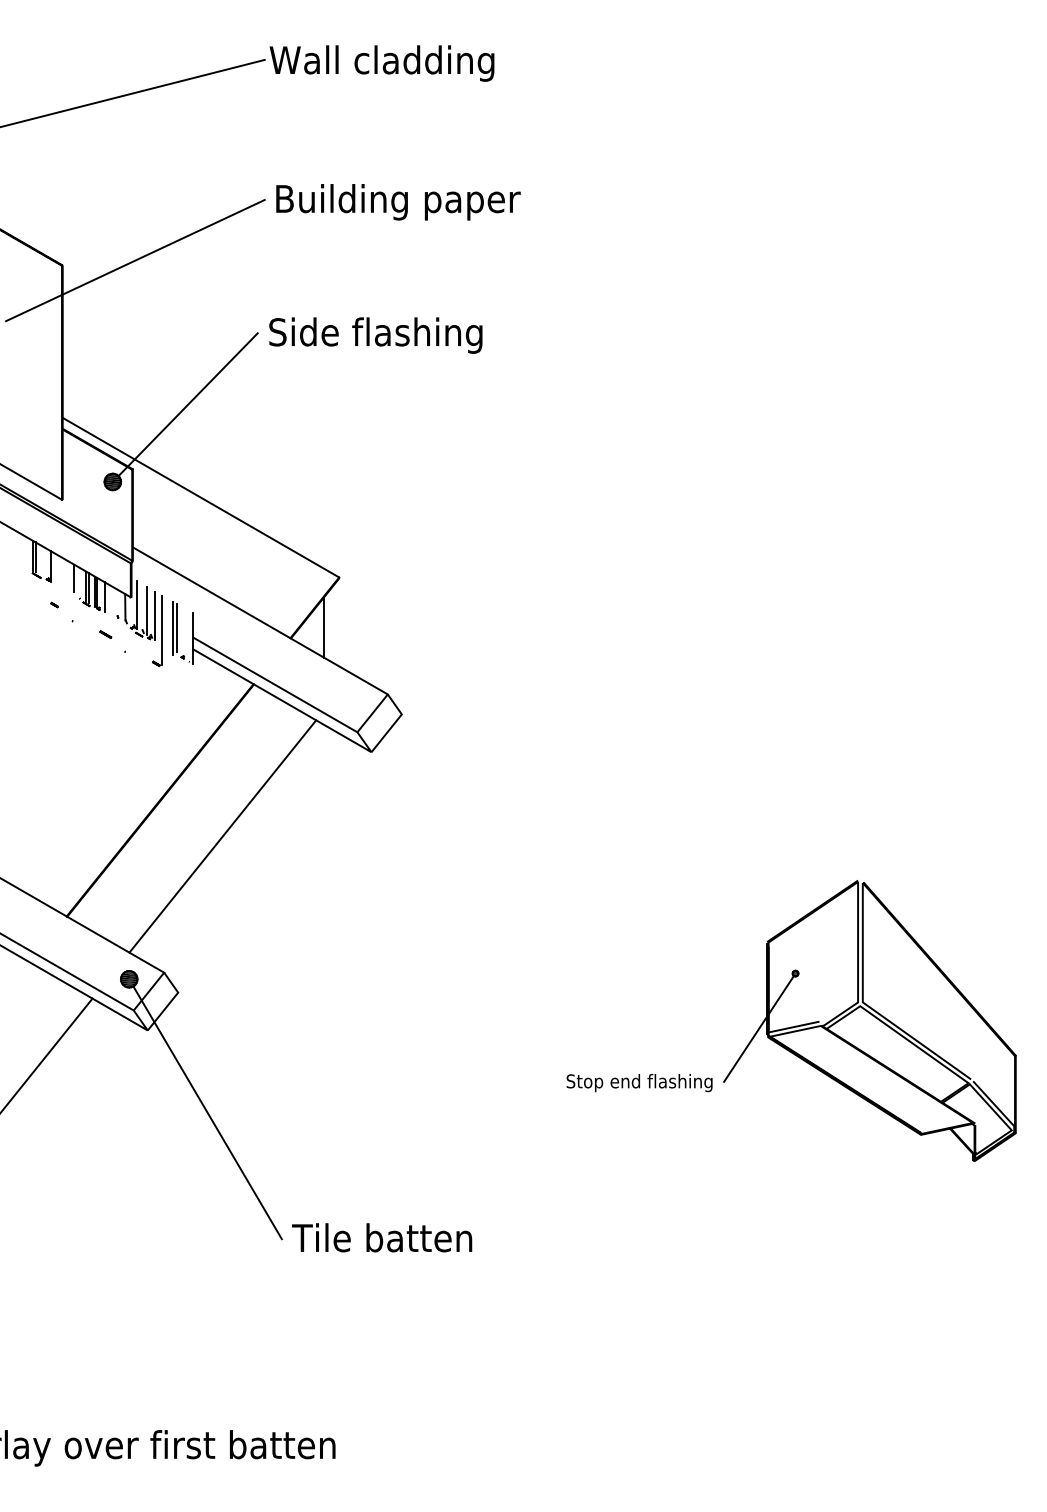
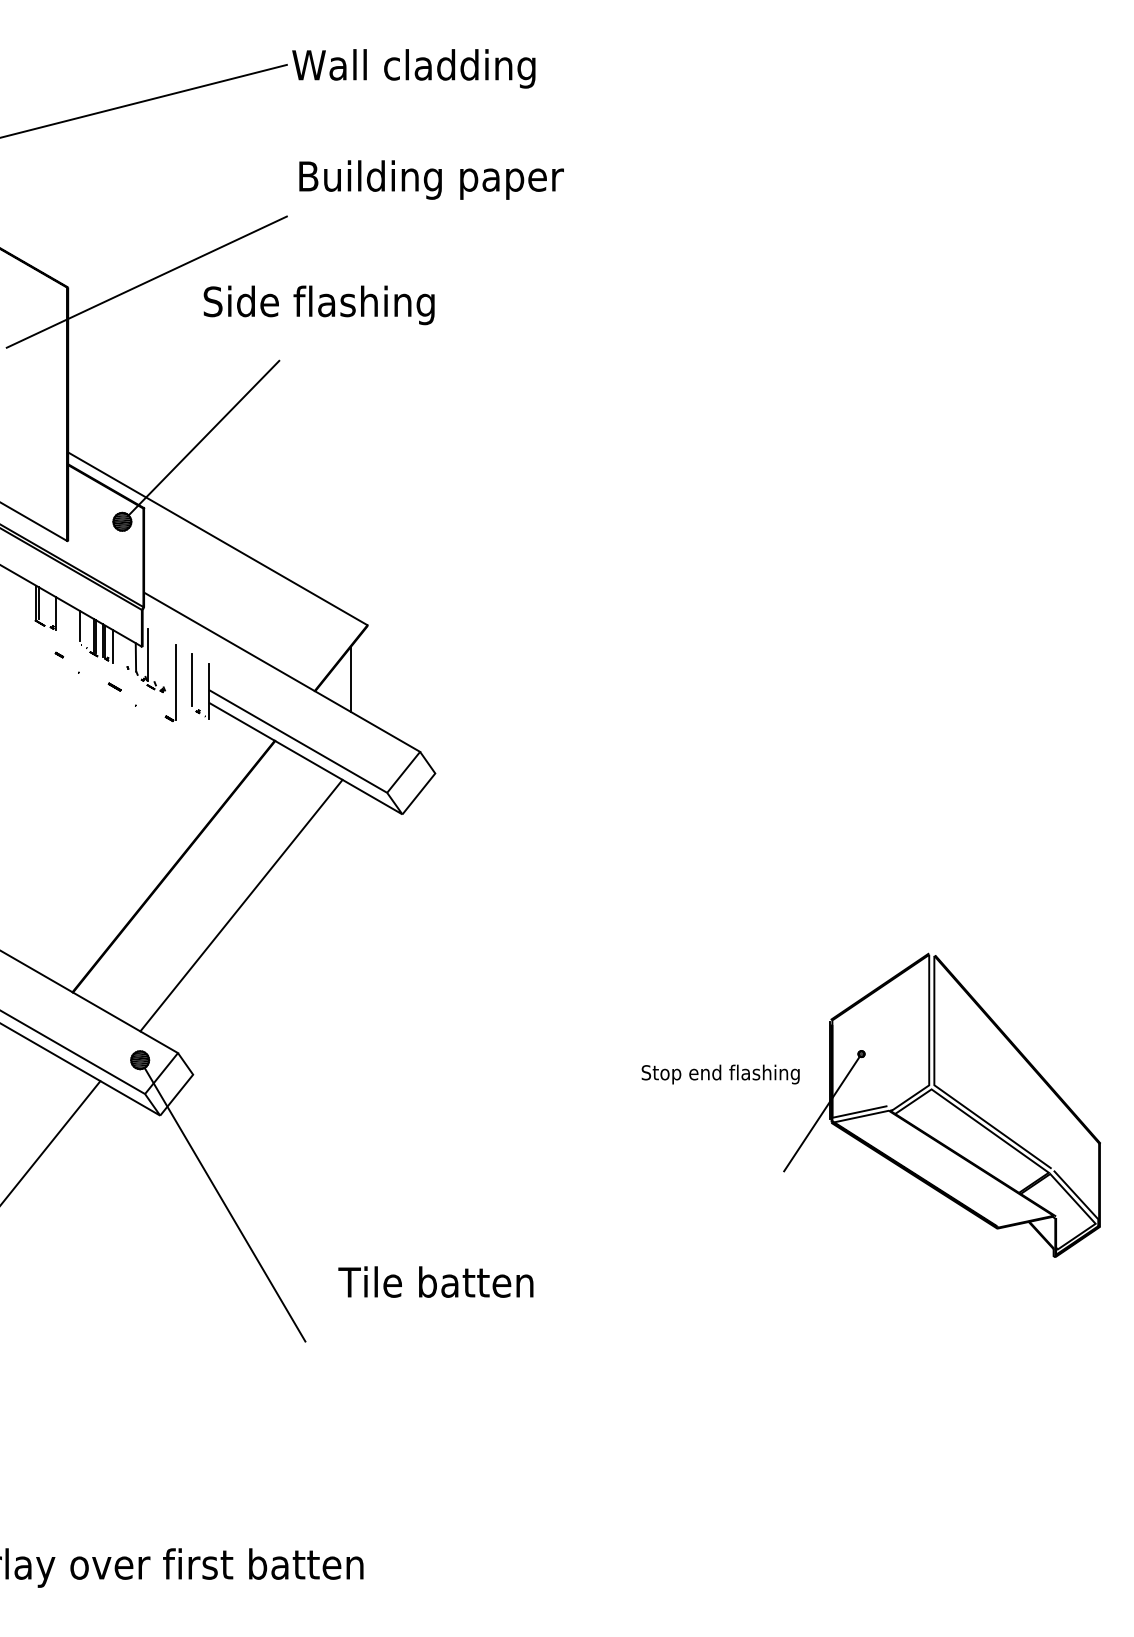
text: (398, 201) -> (431, 179), moved
text: (375, 335) -> (318, 305), moved
line: (147, 610) -> (159, 661), removed
line: (154, 615) -> (167, 666), removed
line: (172, 628) -> (187, 680), removed
text: (639, 1082) -> (720, 1074), moved
text: (381, 1237) -> (435, 1281), moved

